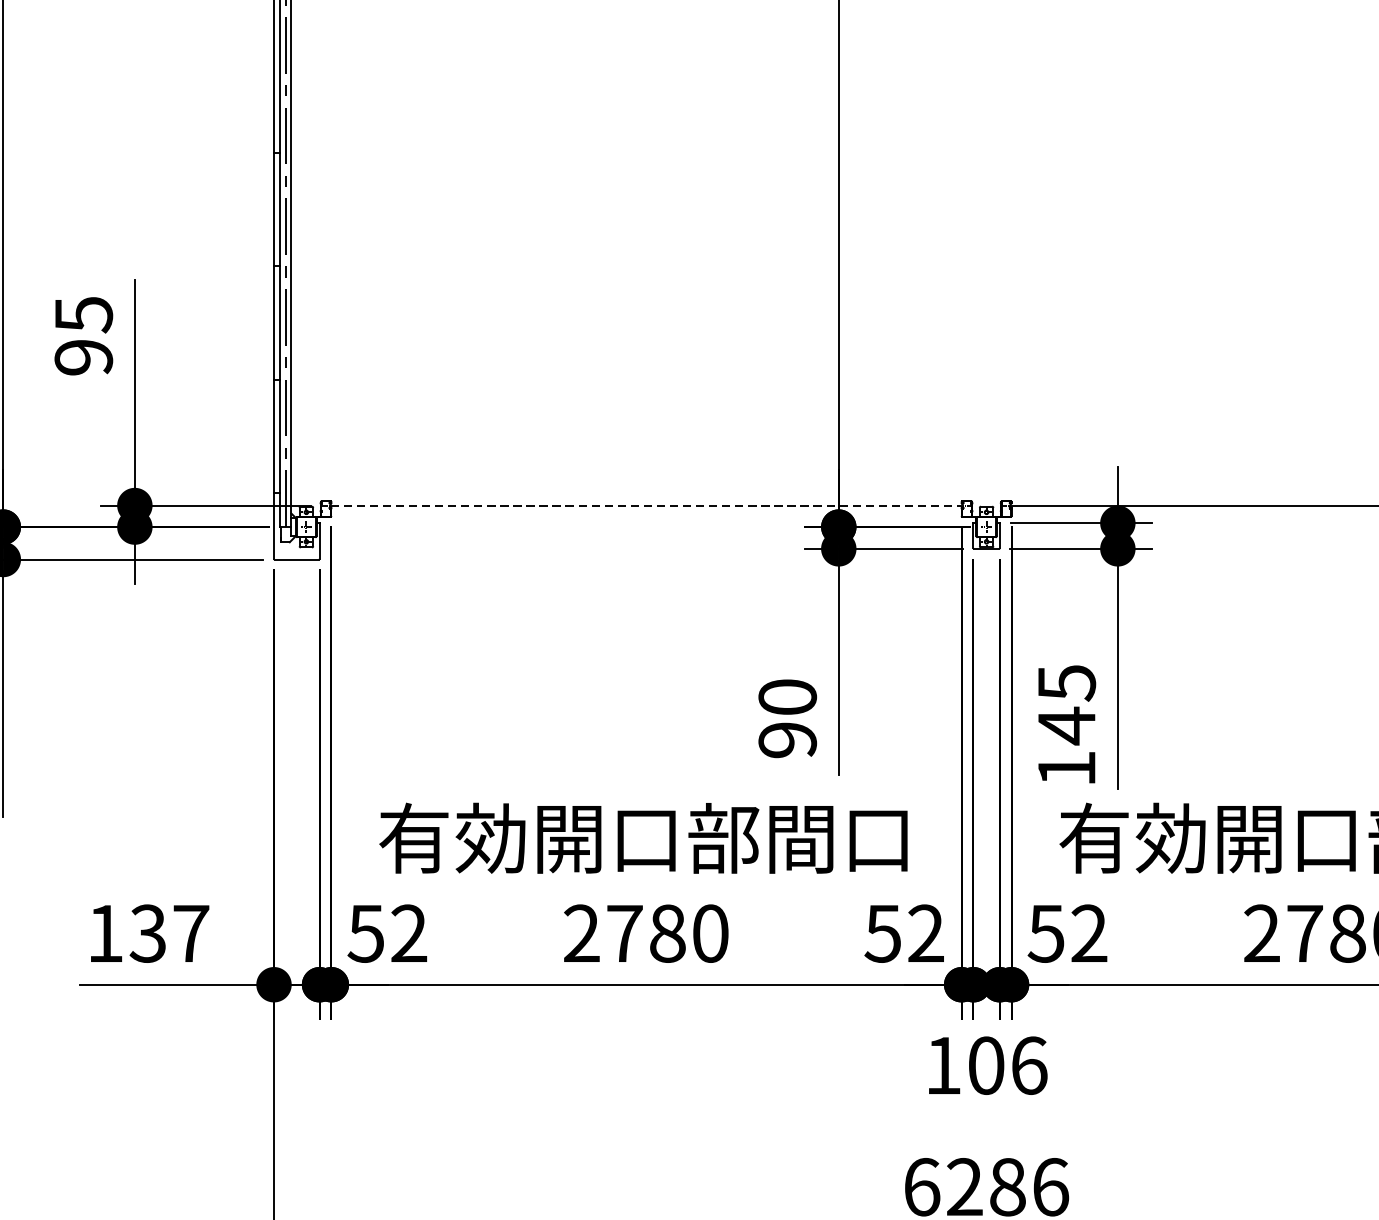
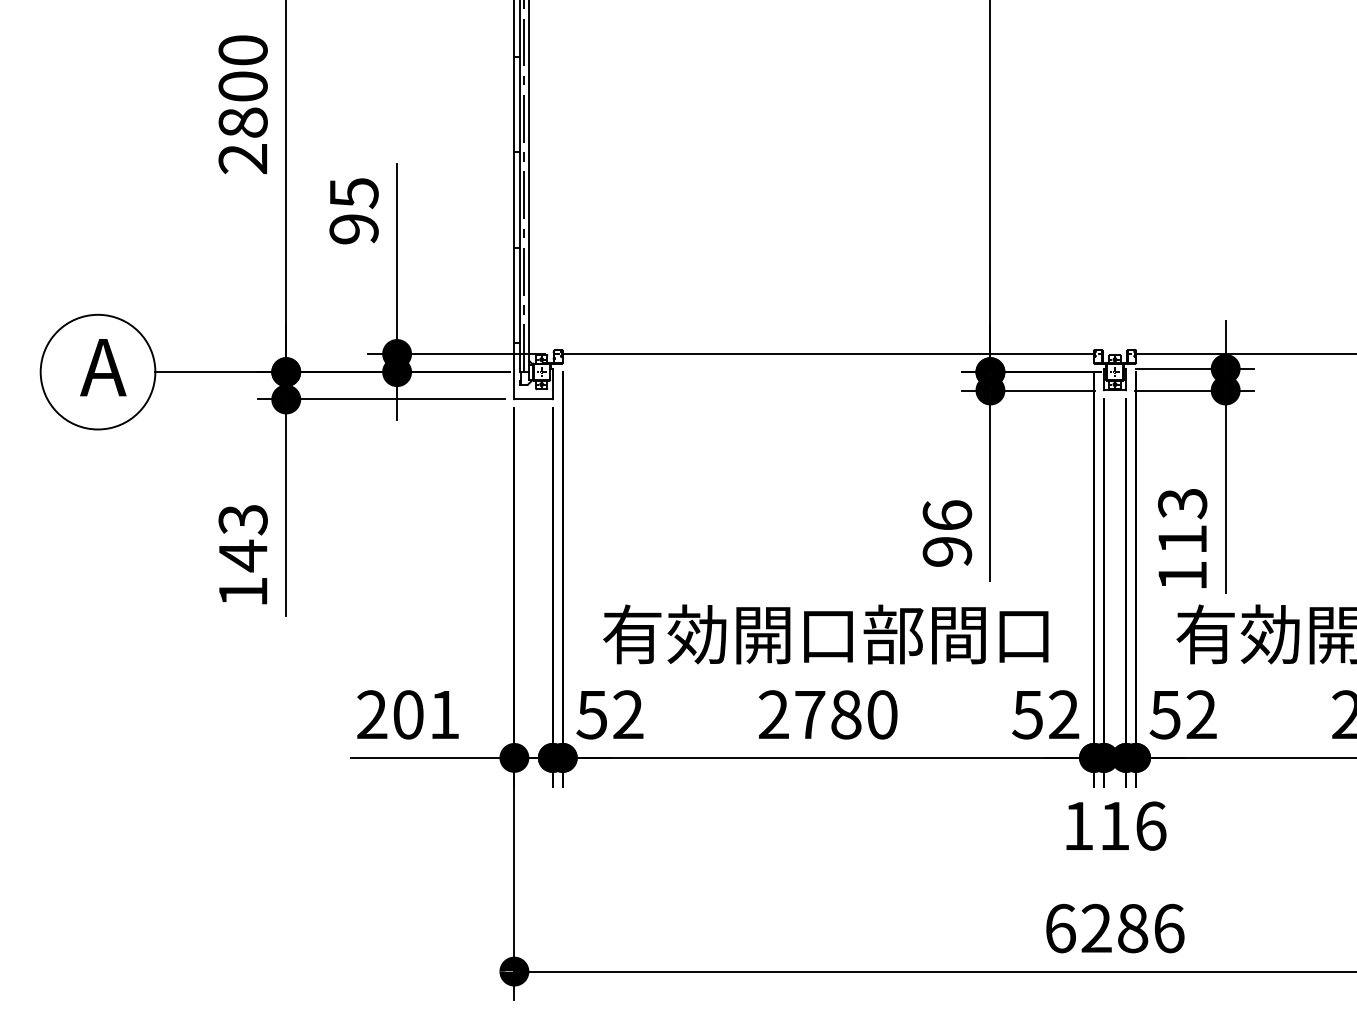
line: (646, 506) -> (828, 354), dashed -> solid
text: (787, 697) -> (947, 515), 90 -> 96
text: (1066, 705) -> (1182, 522), 145 -> 113
text: (148, 933) -> (408, 714), 137 -> 201
text: (985, 1064) -> (1114, 825), 106 -> 116

